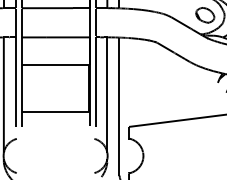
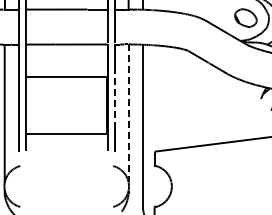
line: (96, 83) -> (115, 99), solid -> dashed
line: (107, 95) -> (128, 113), solid -> dashed

